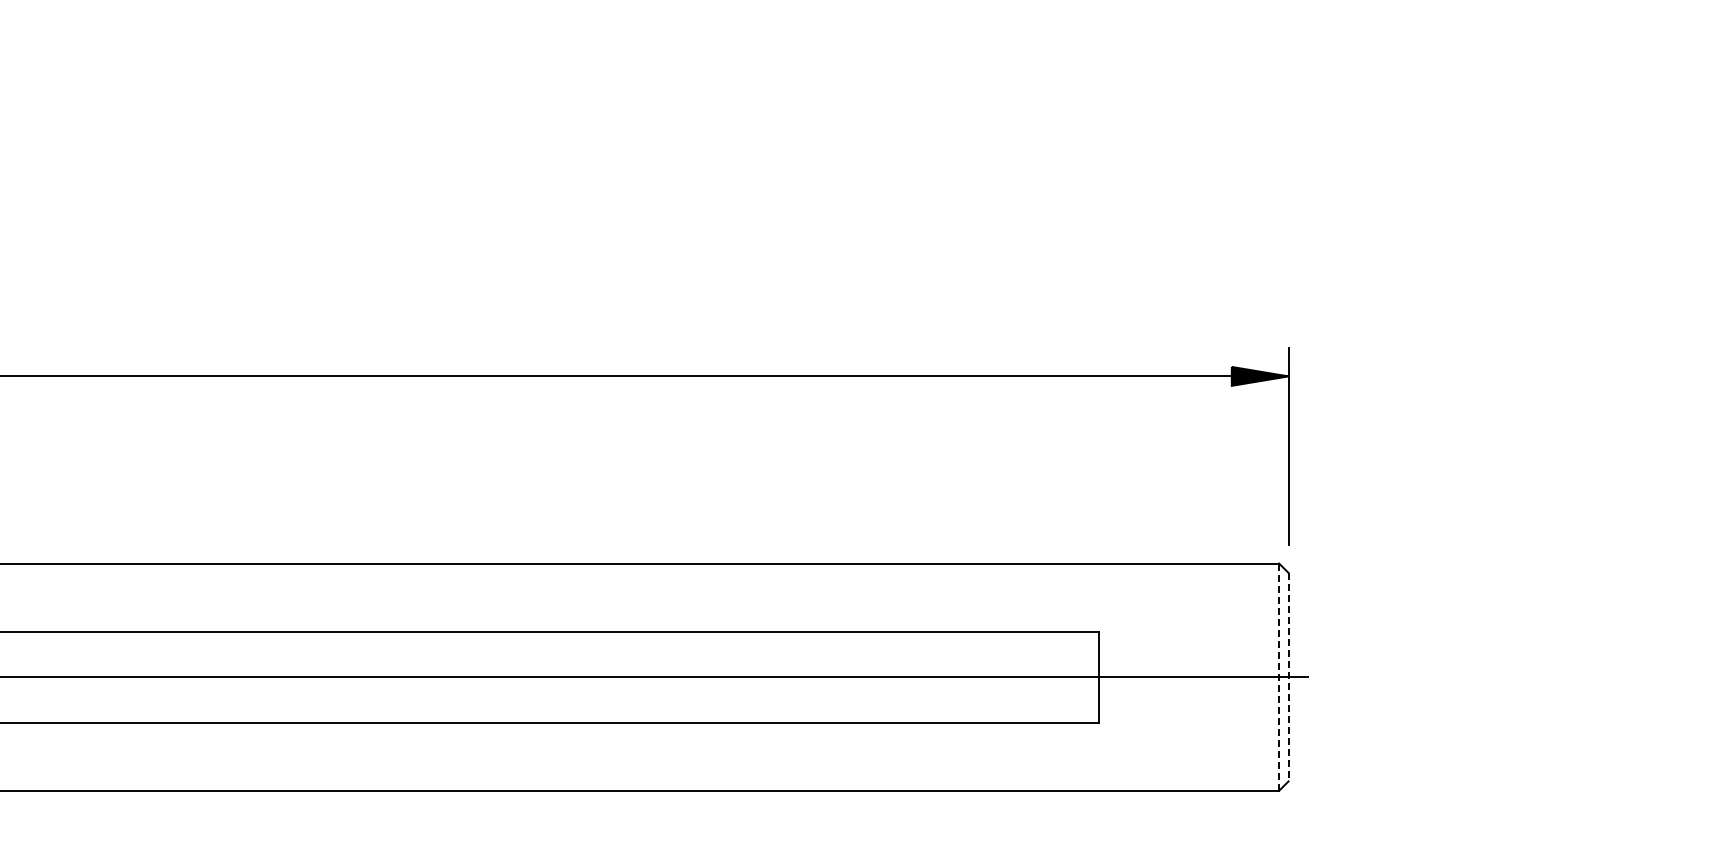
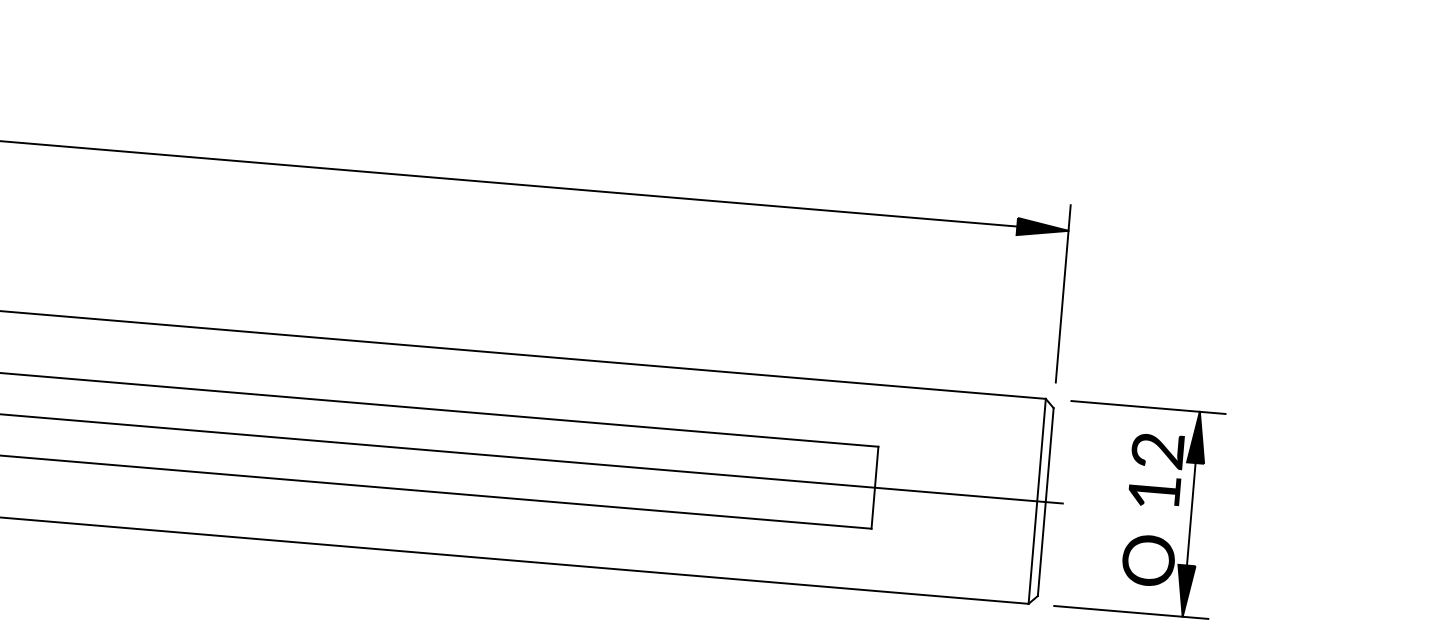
line: (1279, 677) -> (1037, 501), dashed -> solid
line: (1288, 677) -> (1045, 502), dashed -> solid
part: (1392, 677) -> (1139, 510), added

